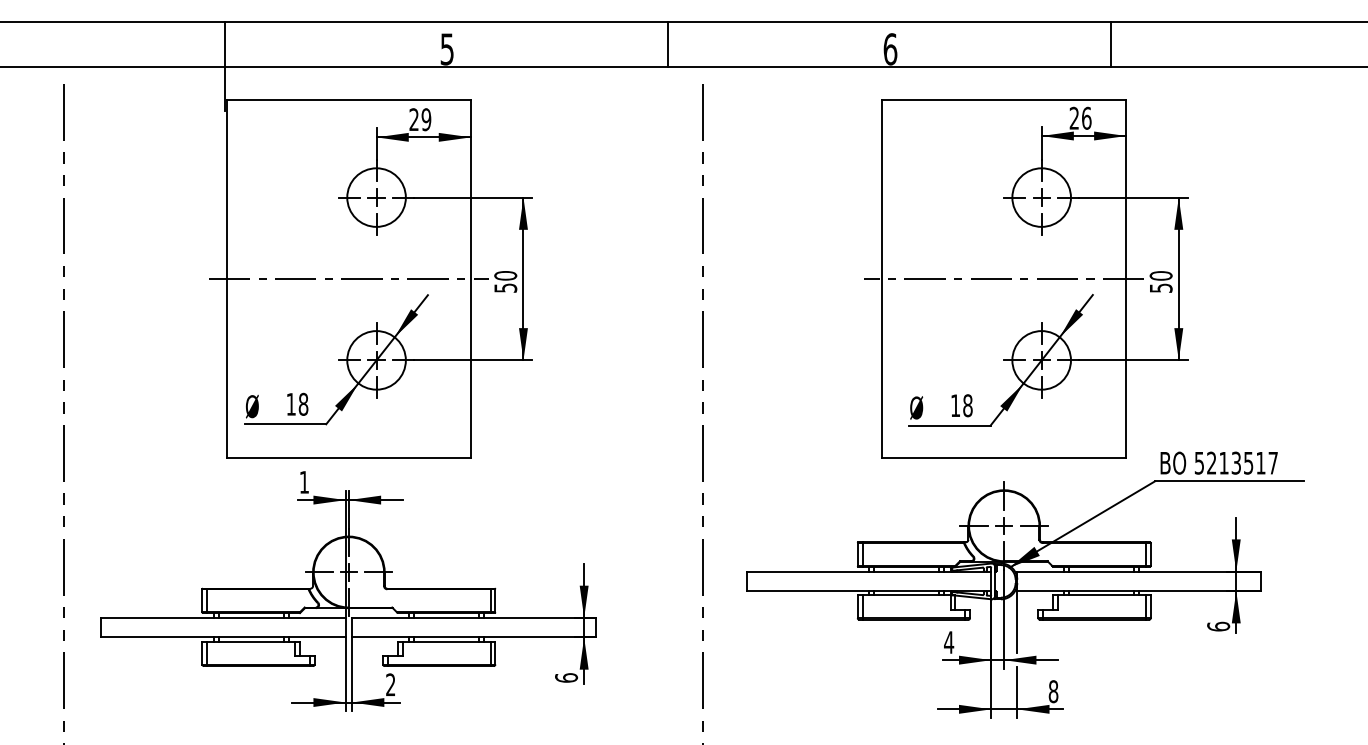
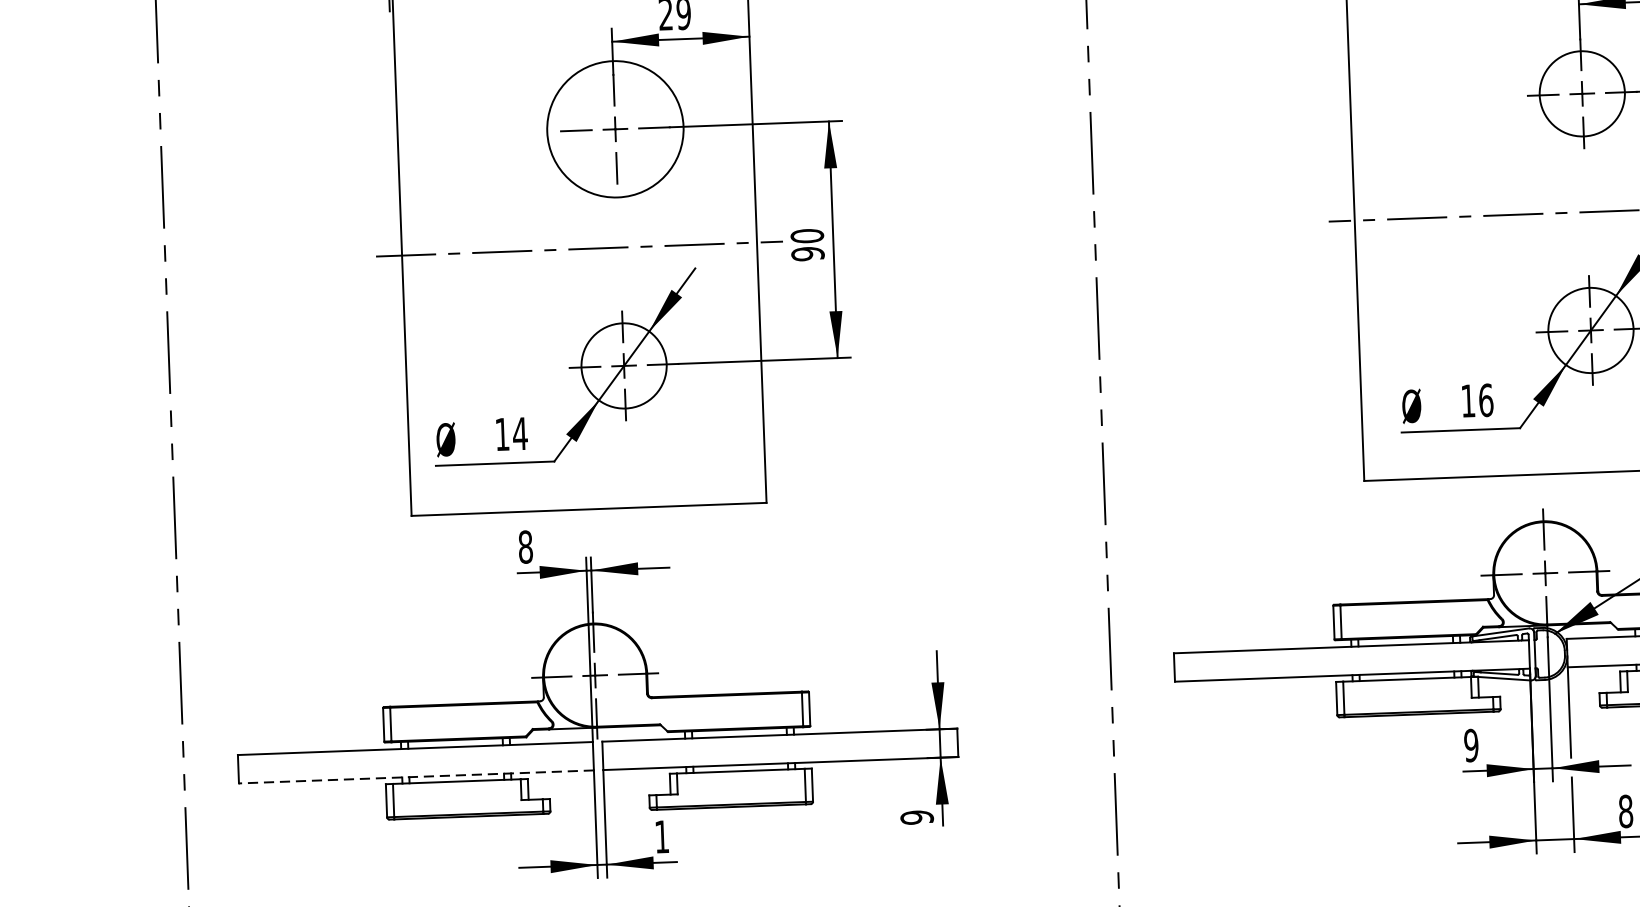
circle: (376, 197) -> (615, 129), size x1.6
text: (505, 287) -> (807, 253), 50 -> 90
text: (303, 403) -> (520, 432), 18 -> 14
text: (967, 405) -> (1485, 400), 18 -> 16
text: (304, 481) -> (525, 545), 1 -> 8
line: (223, 637) -> (416, 776), solid -> dashed
text: (949, 642) -> (1472, 745), 4 -> 9
text: (566, 677) -> (917, 816), 6 -> 9
text: (390, 684) -> (661, 836), 2 -> 1

